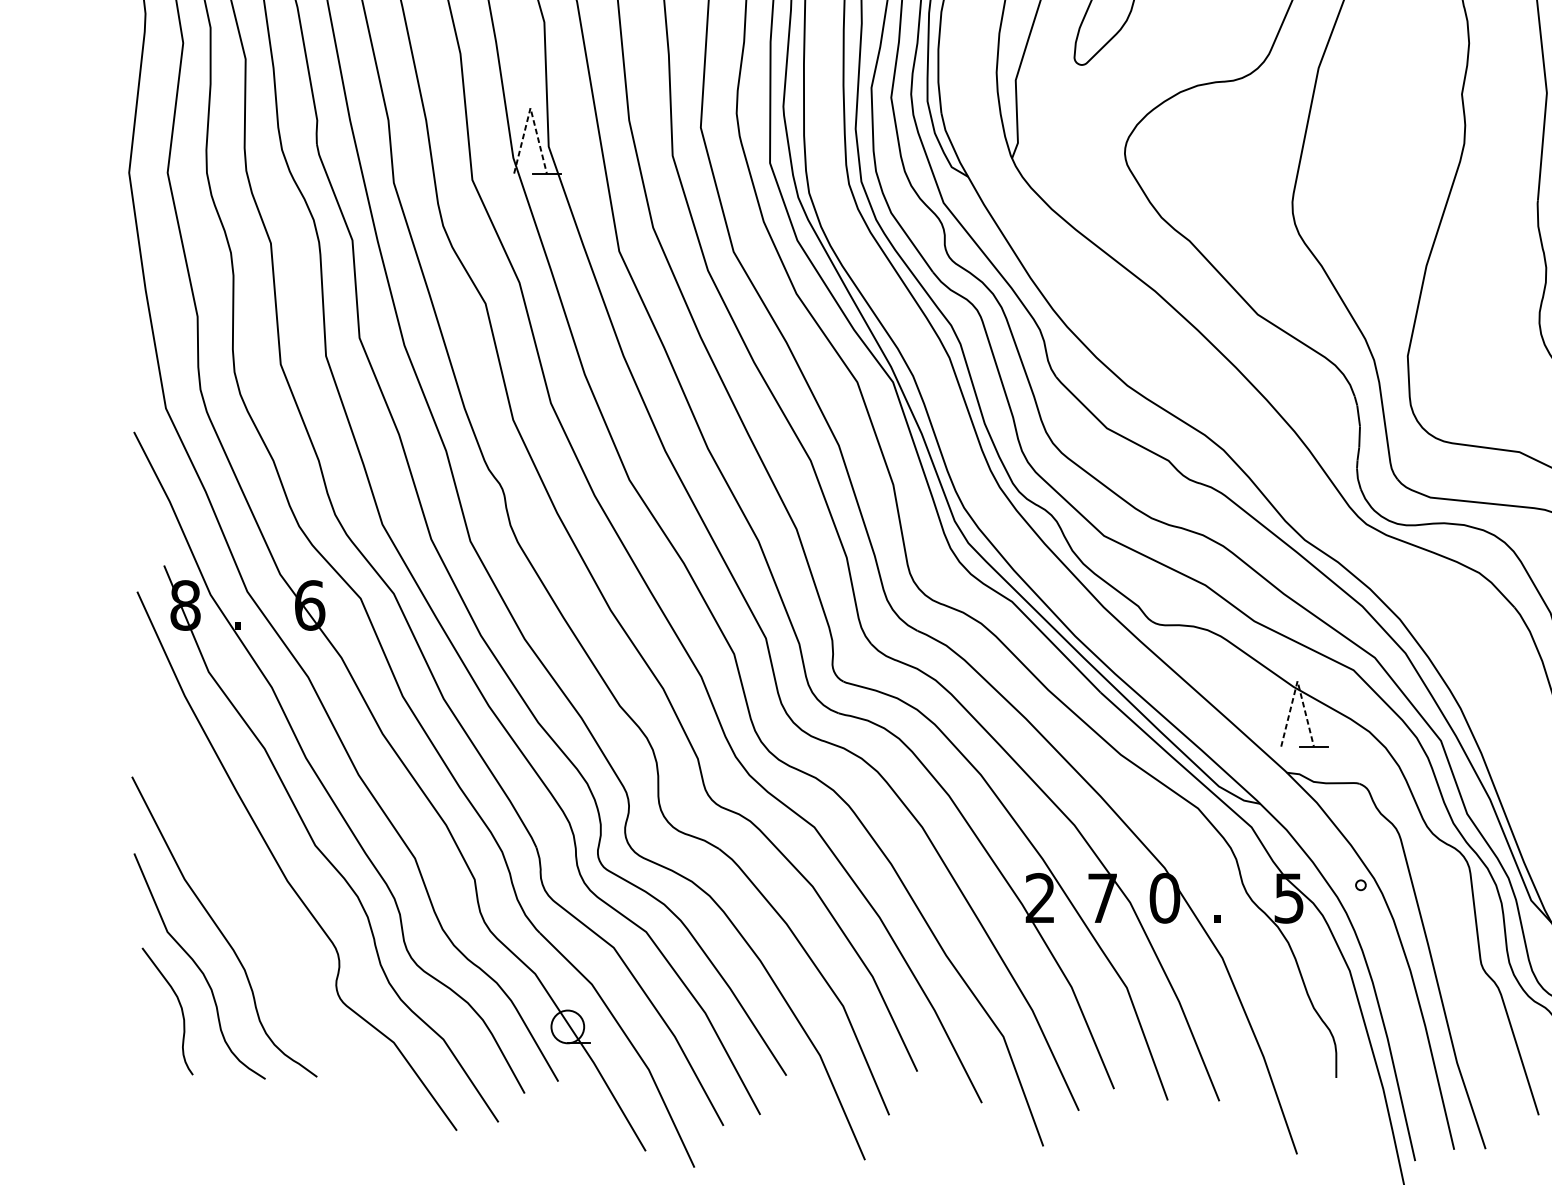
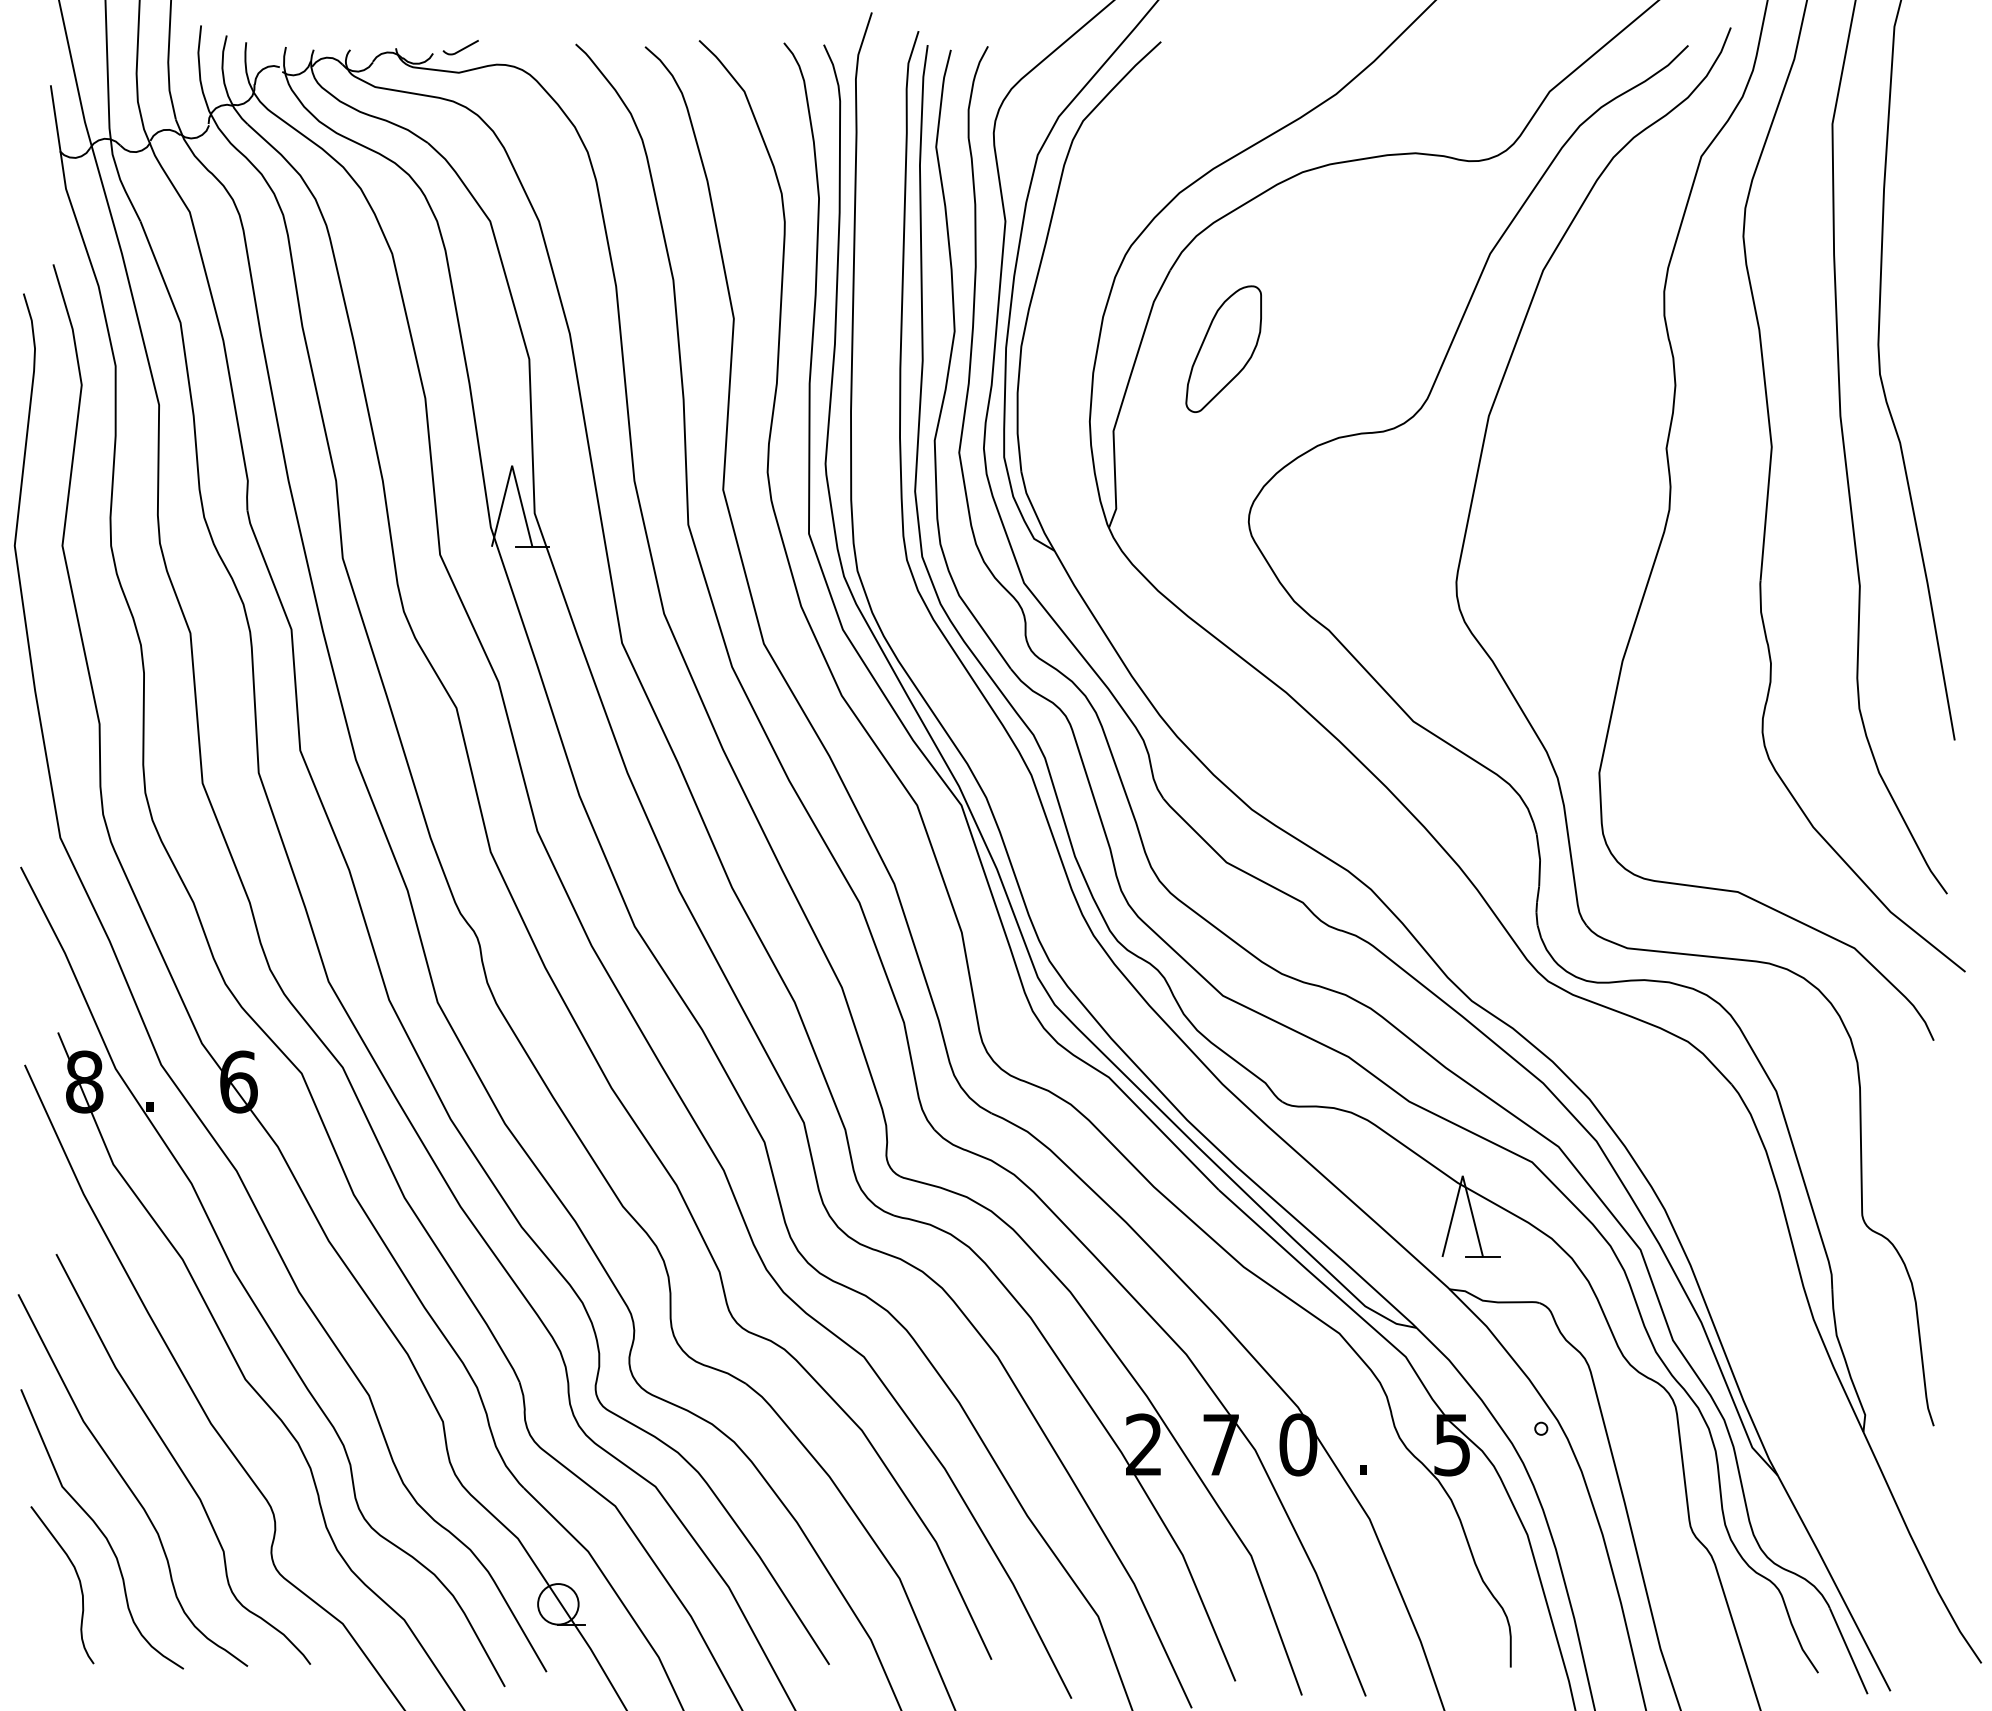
line: (530, 108) -> (512, 465), dashed -> solid
line: (1297, 680) -> (1462, 1175), dashed -> solid
curve: (261, 913) -> (178, 1463), added

